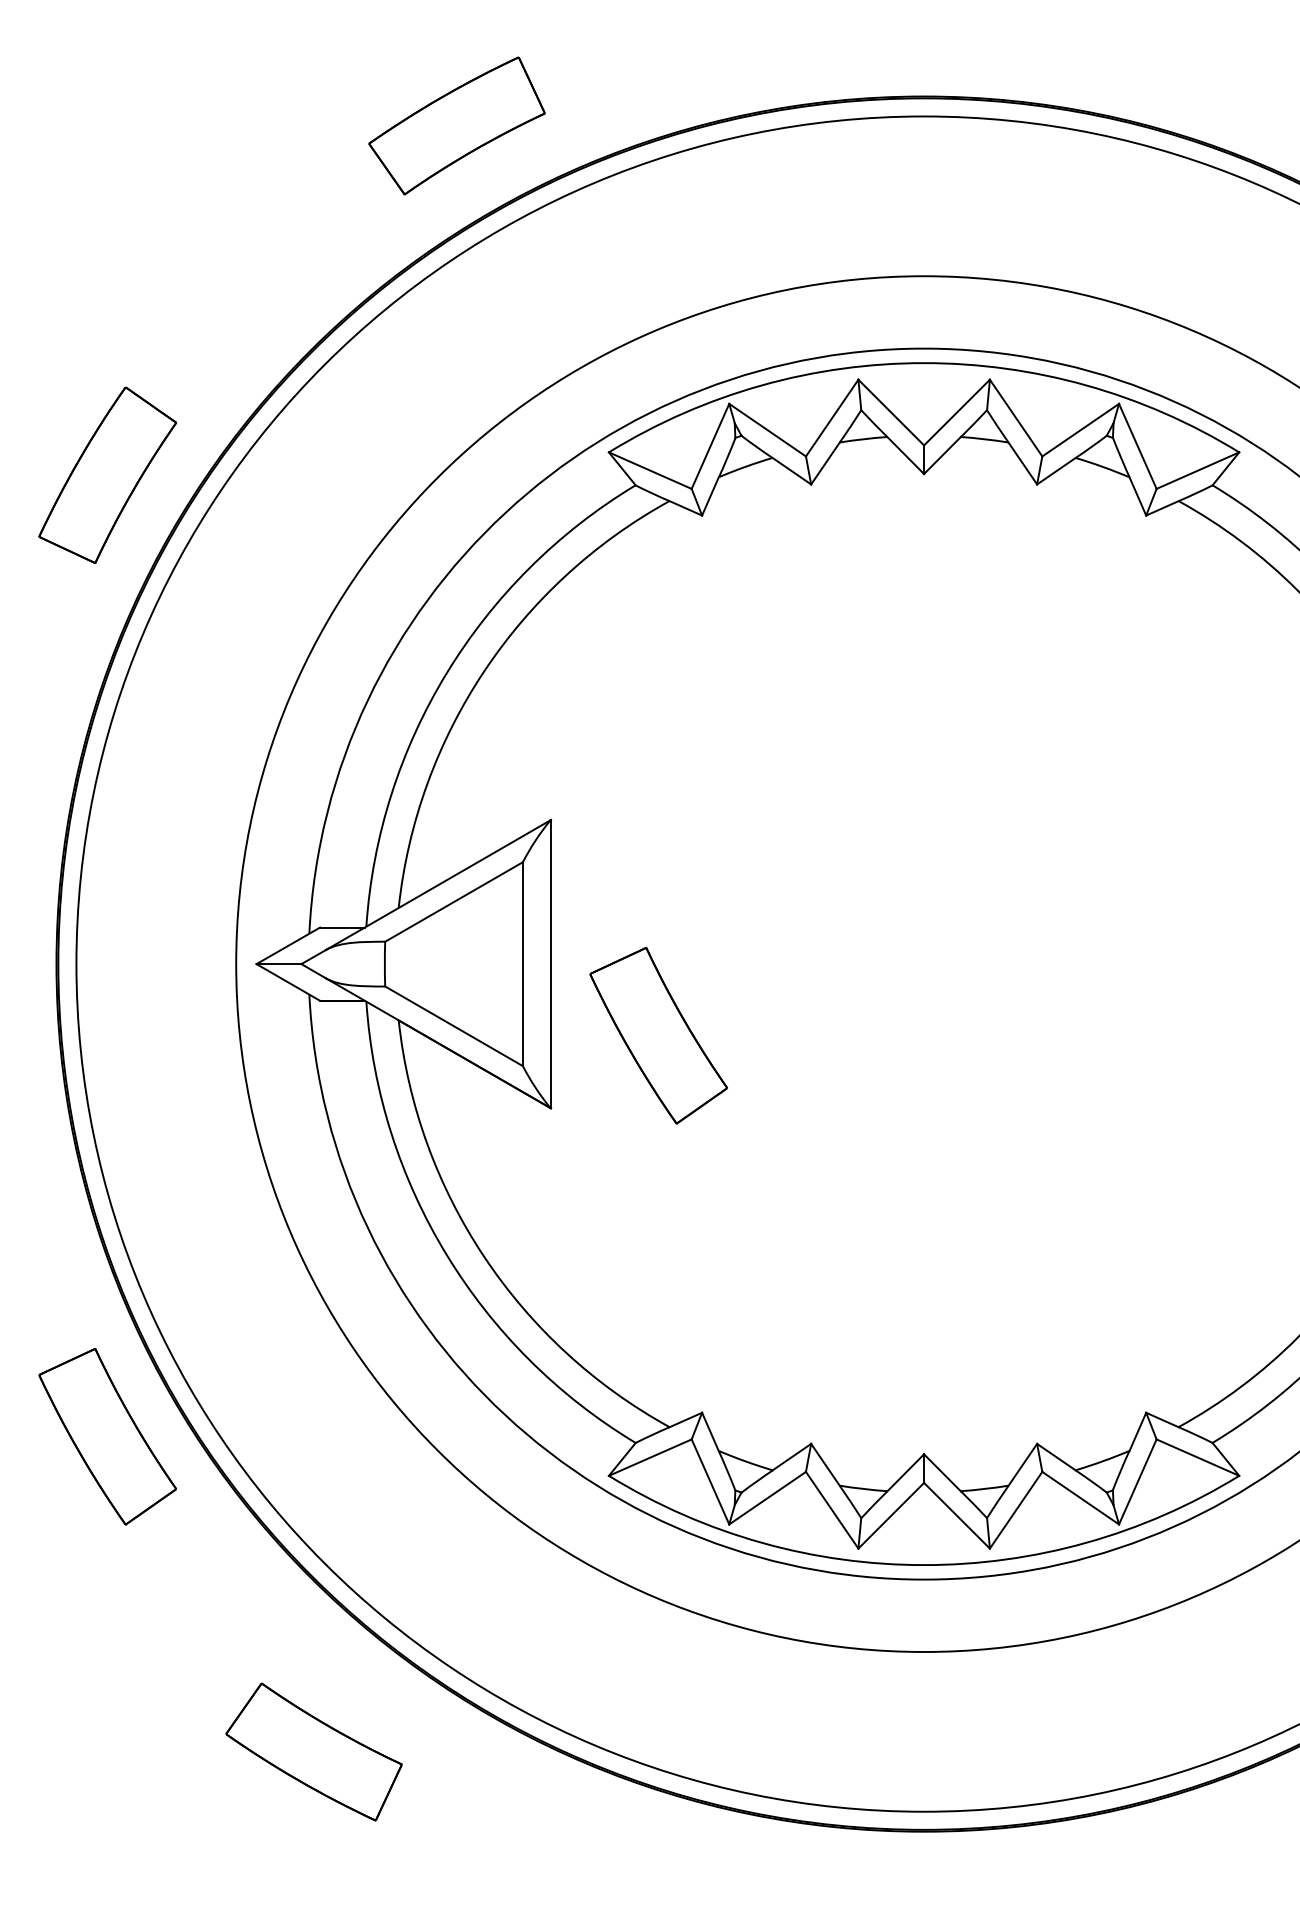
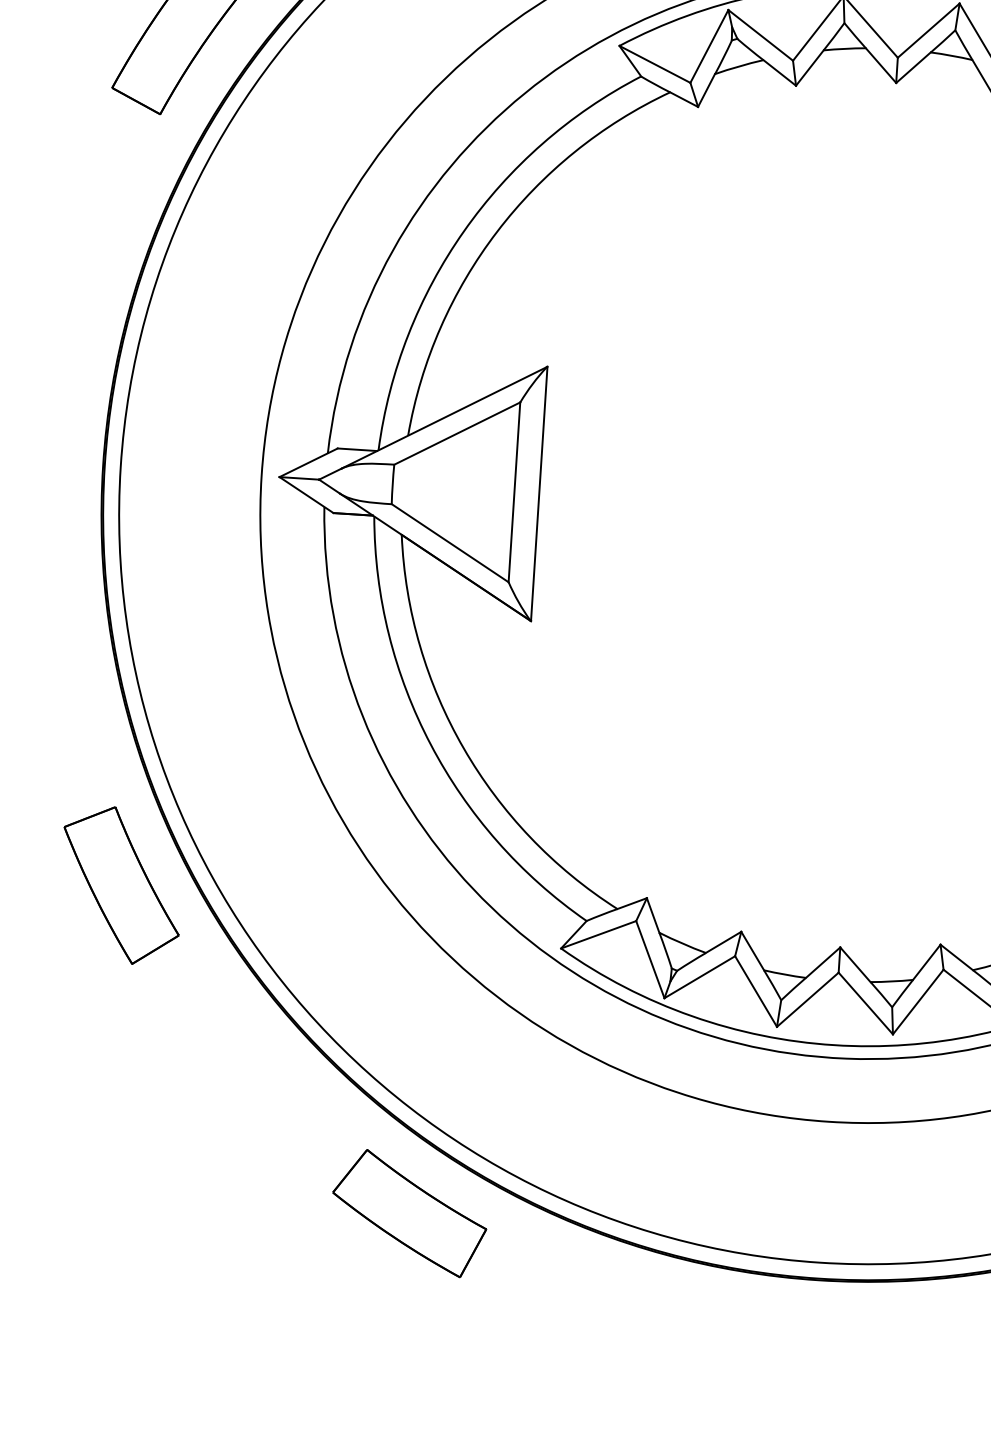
part: (658, 1035) -> (629, 562), removed
part: (313, 1751) -> (409, 1212), moved

